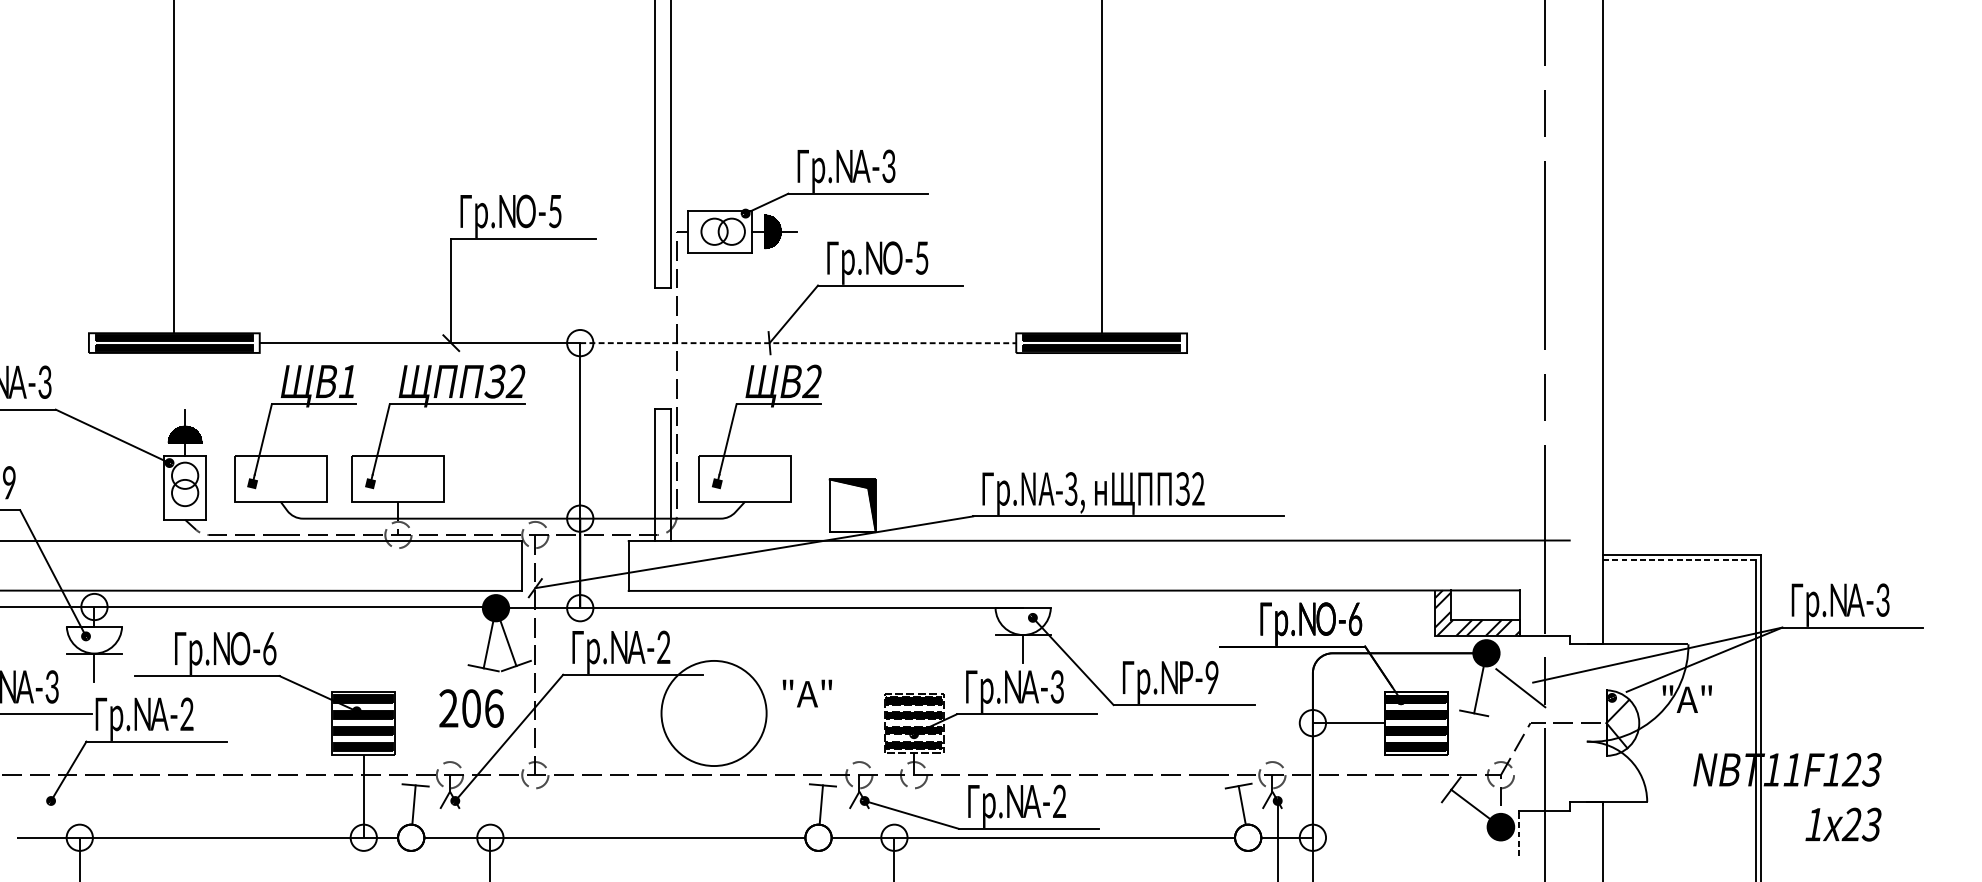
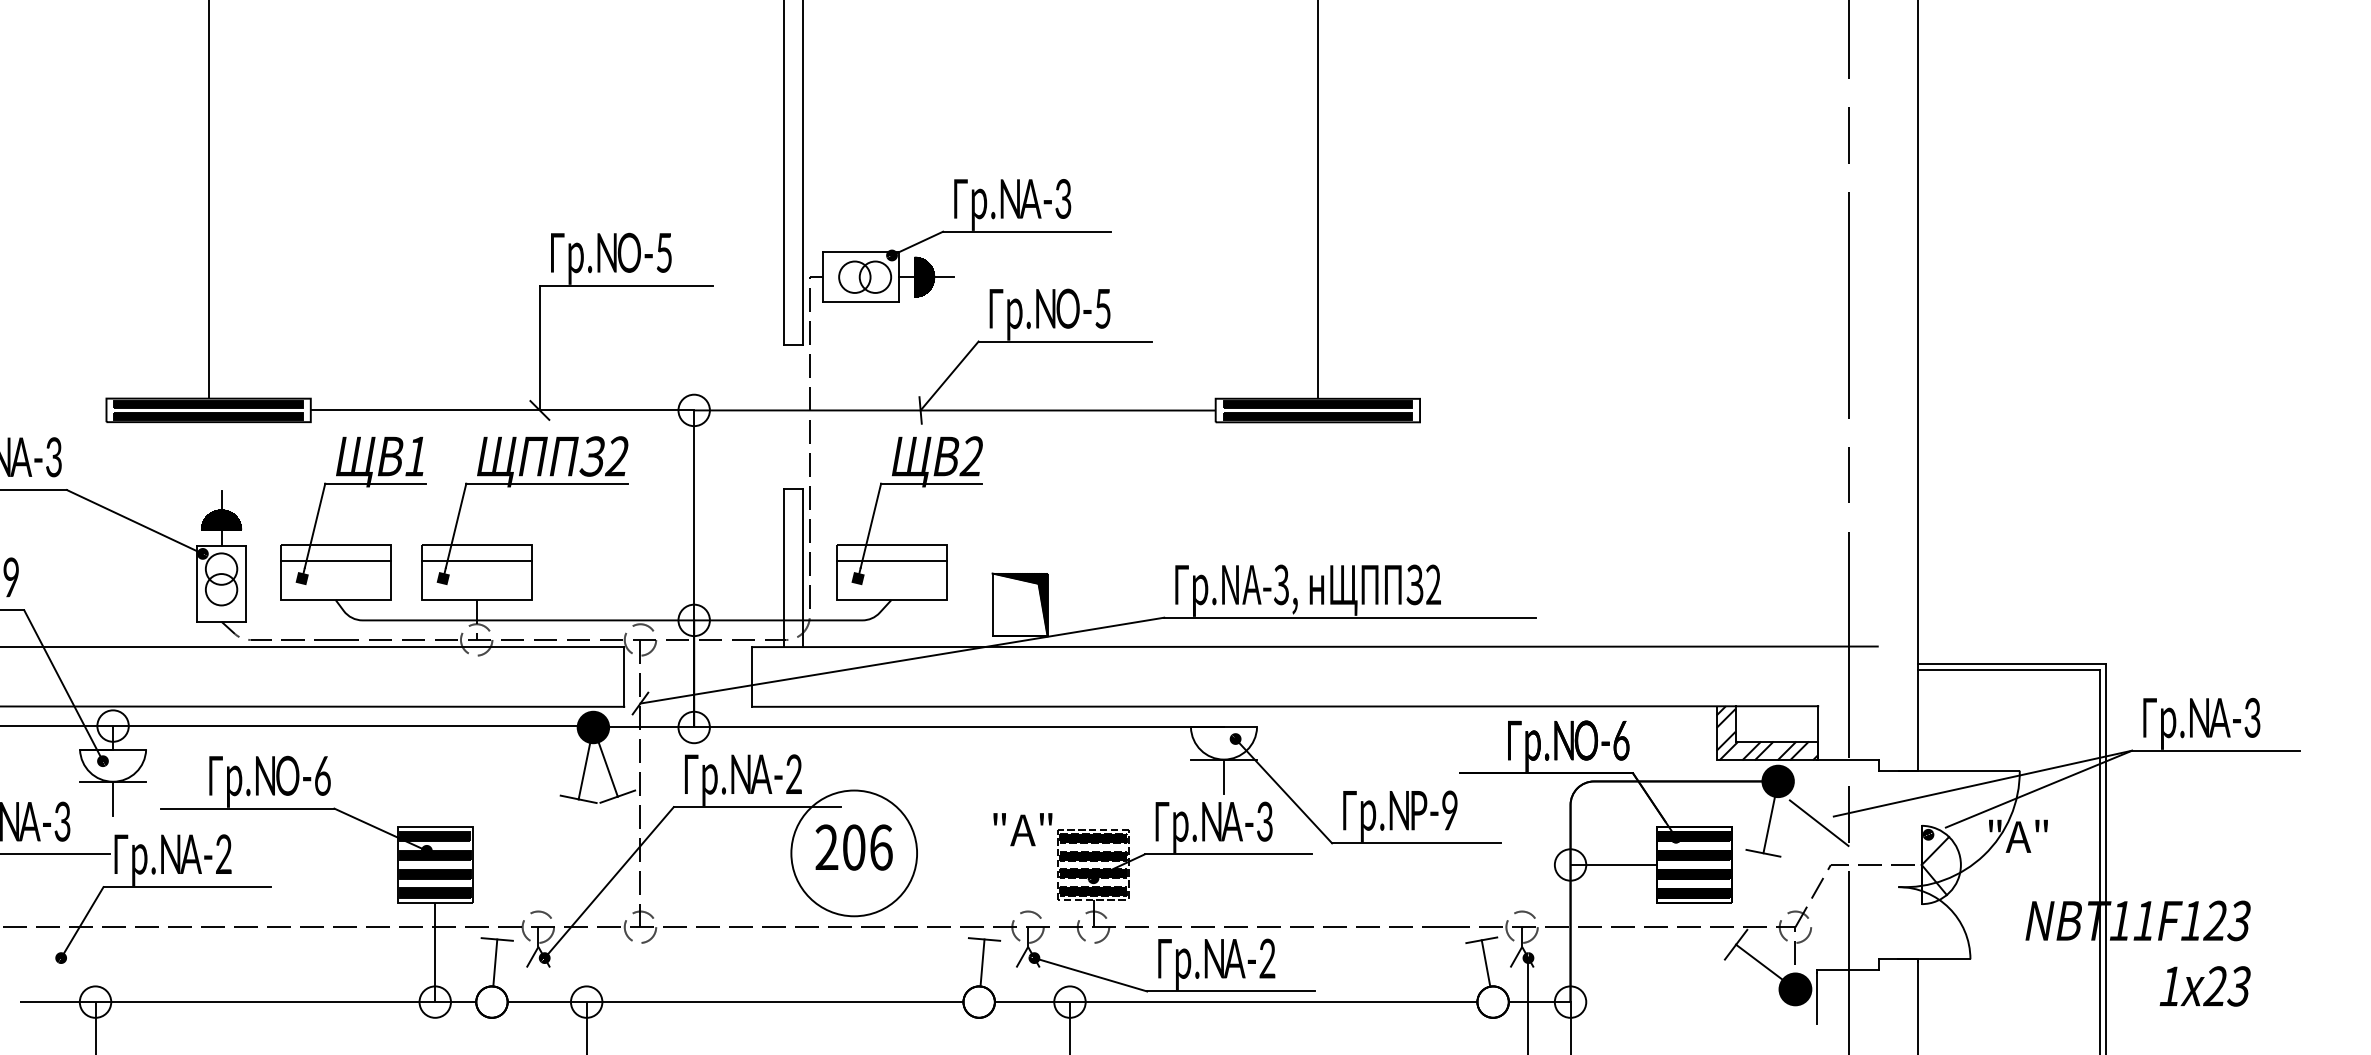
line: (797, 343) -> (954, 410), dashed -> solid
line: (280, 469) -> (335, 561), added
line: (398, 469) -> (476, 561), added
line: (745, 469) -> (891, 561), added
line: (1679, 560) -> (2009, 670), dashed -> solid
text: (807, 693) -> (1022, 829), moved
text: (471, 708) -> (853, 847), moved
line: (1519, 834) -> (1817, 998), dashed -> solid

